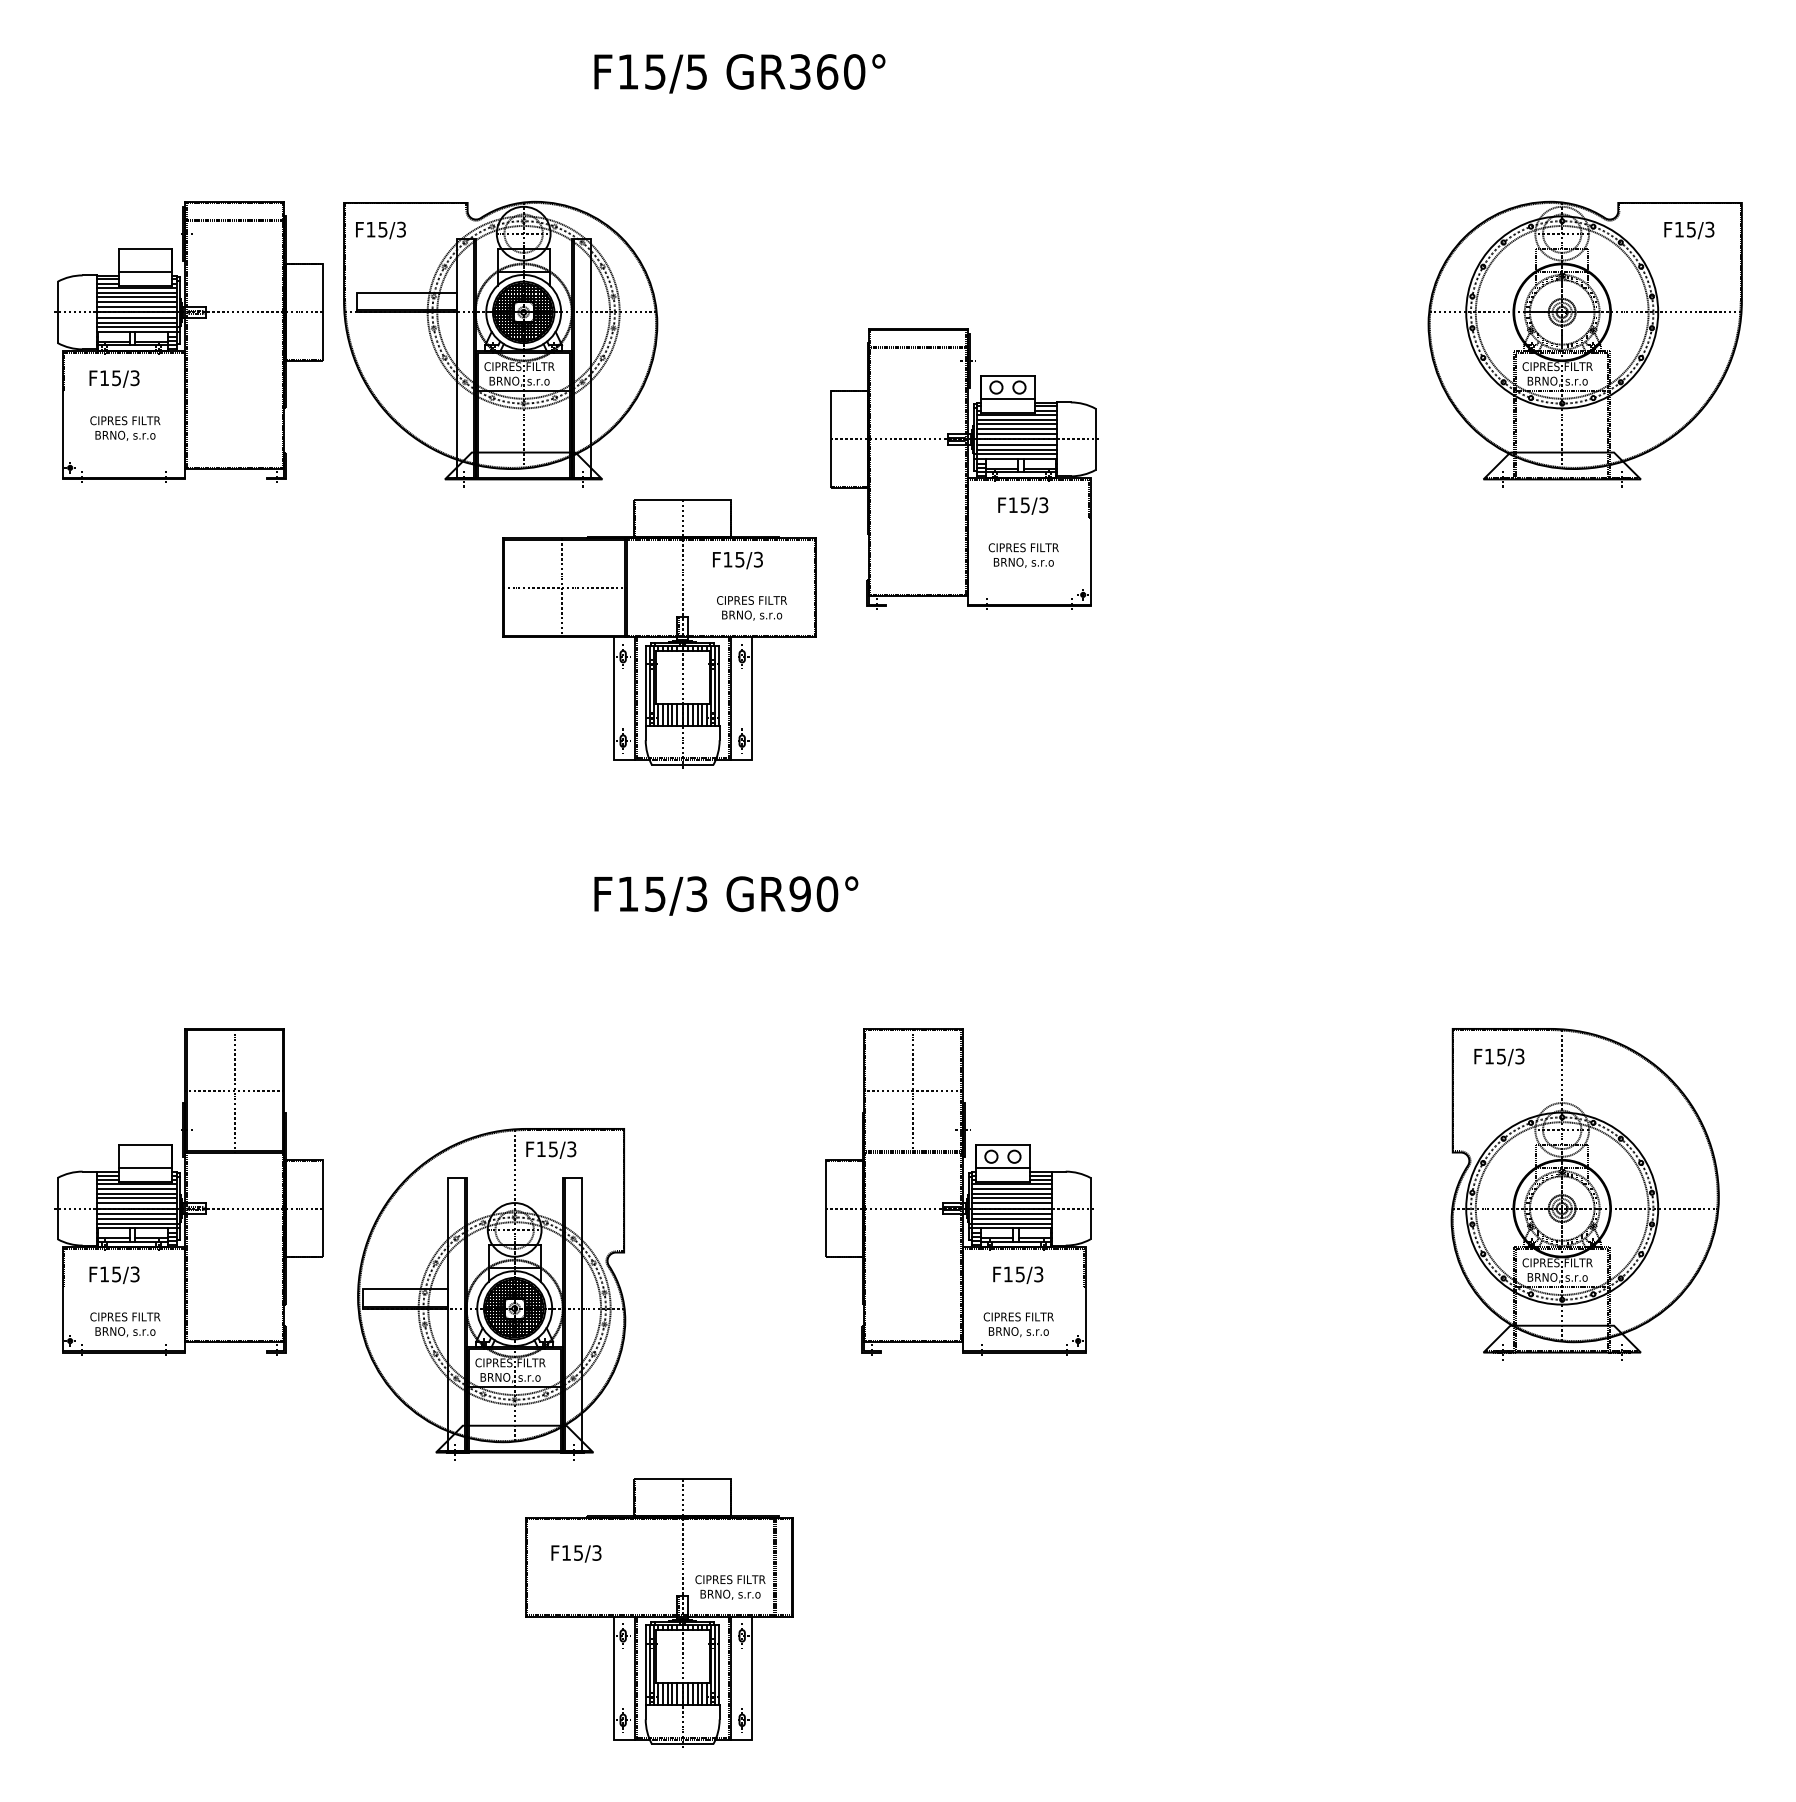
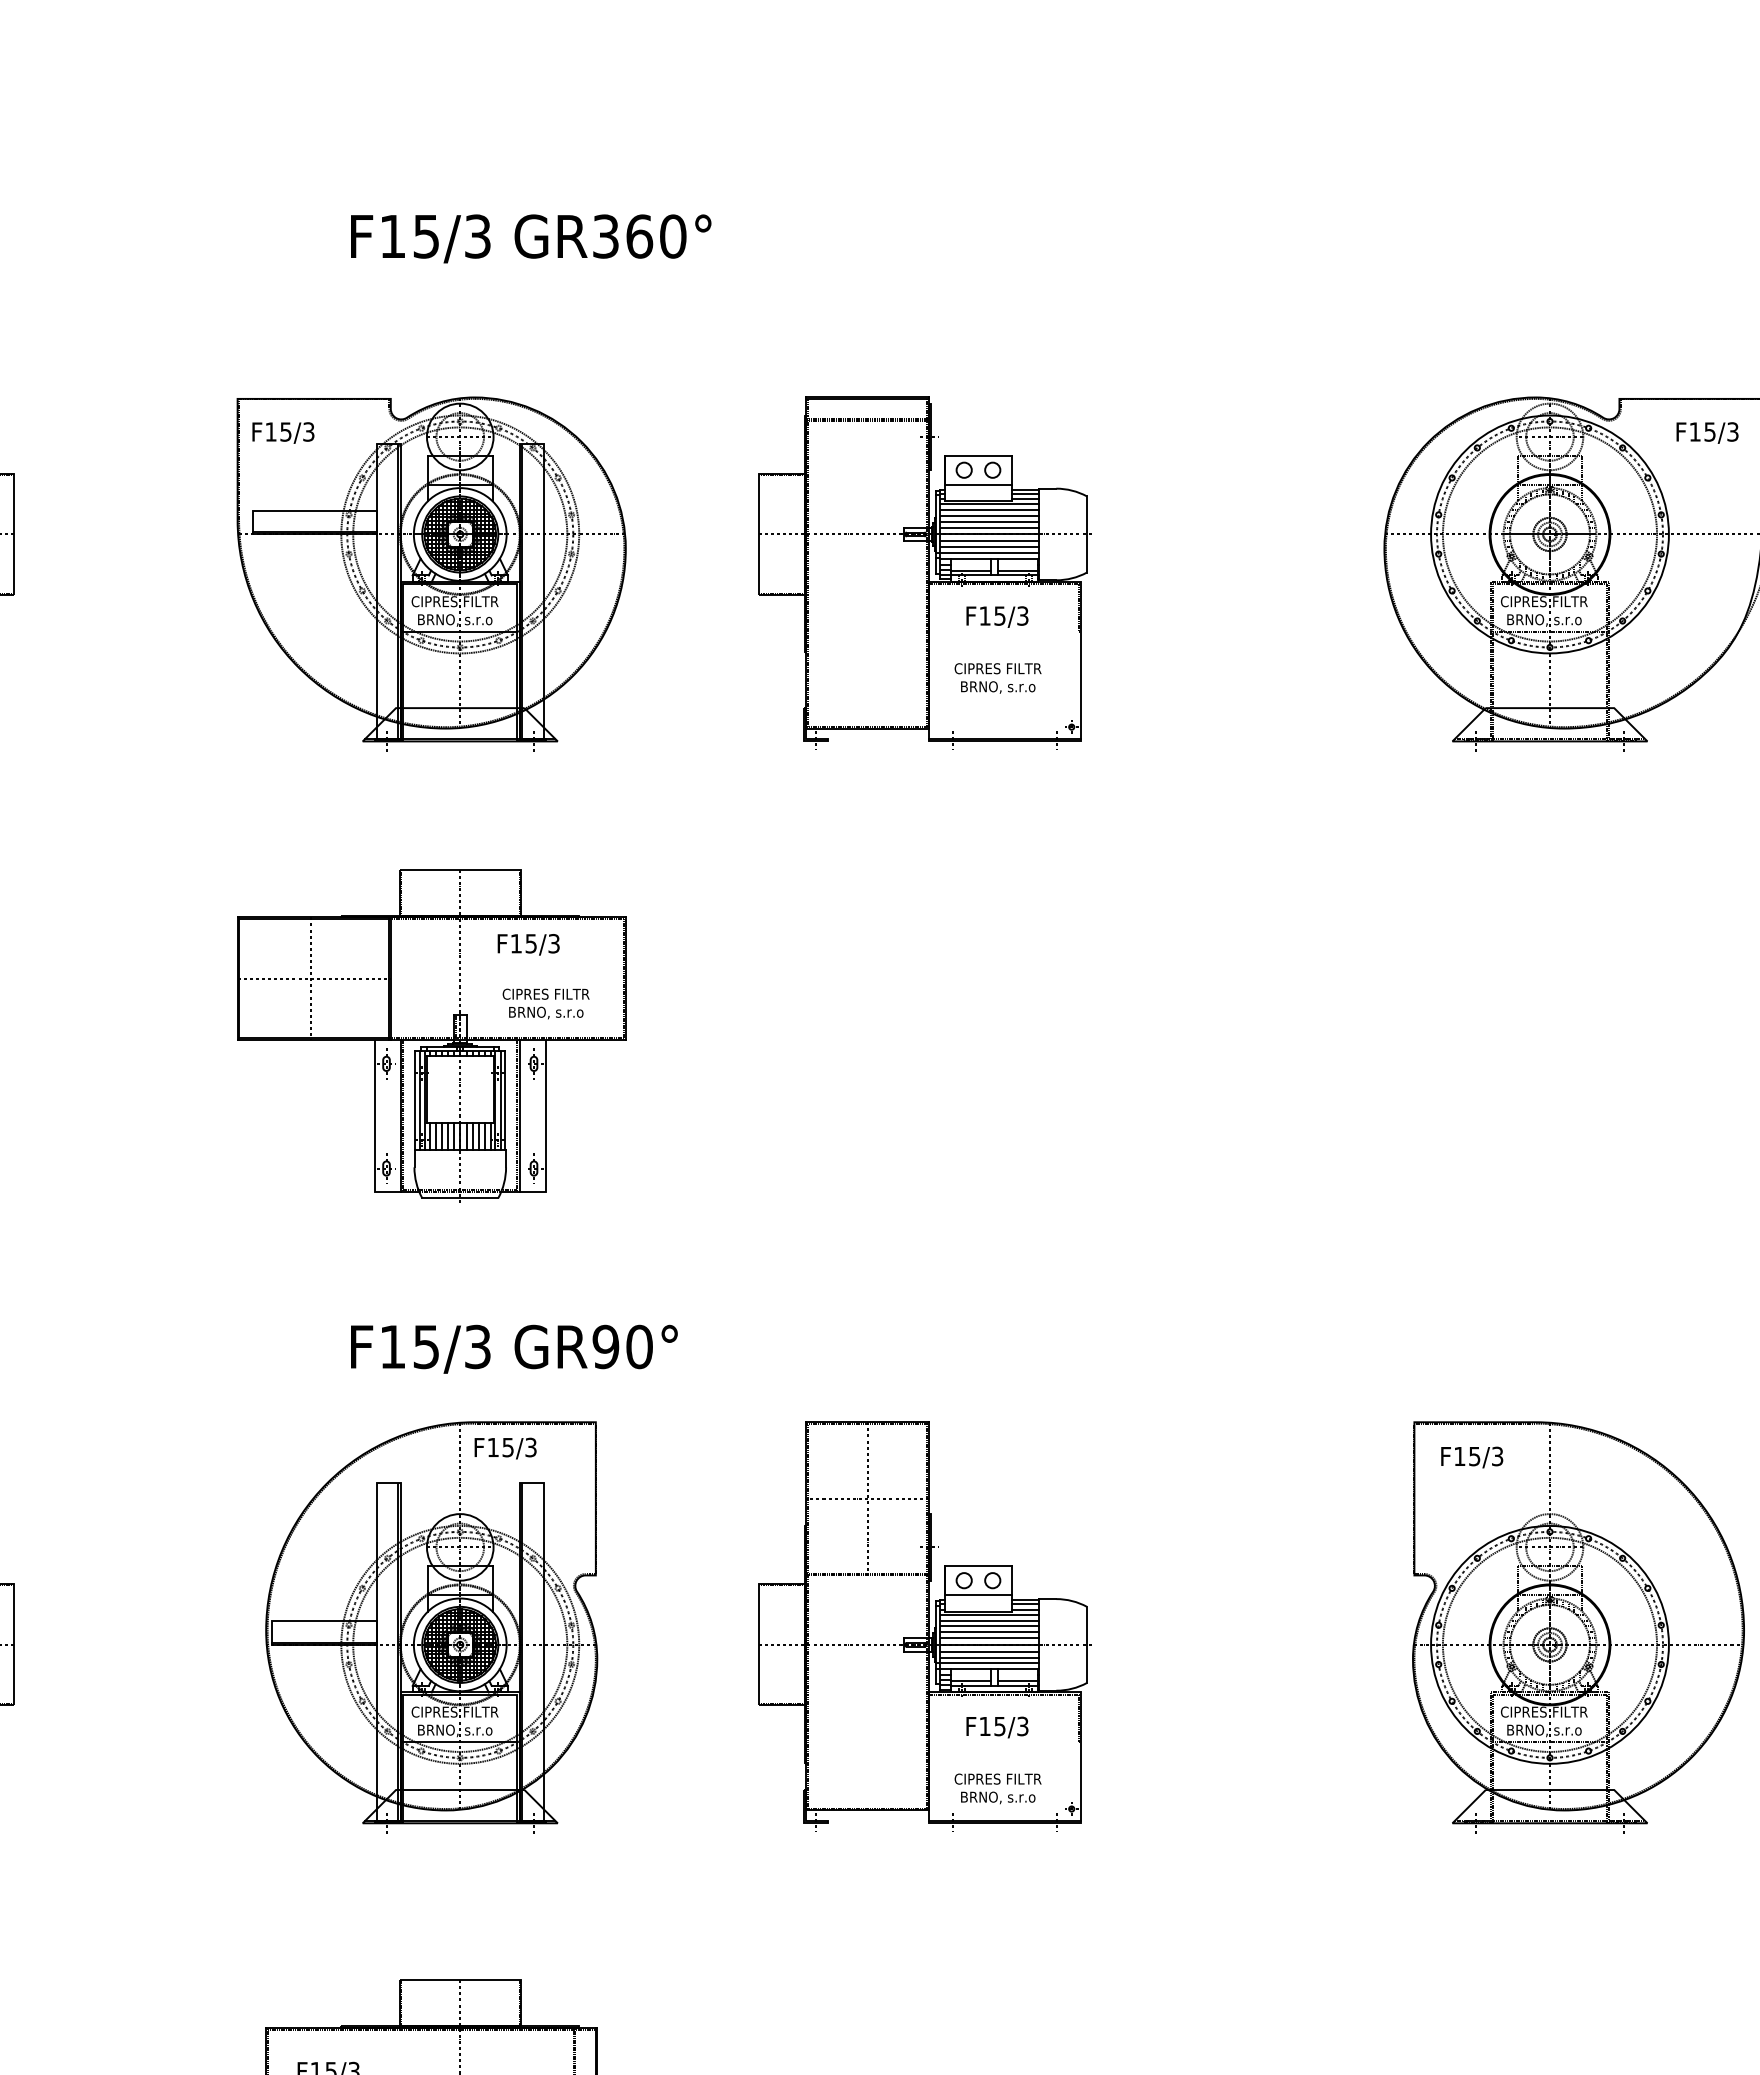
text: (697, 71) -> (478, 236), F15/5 -> F15/3
part: (500, 343) -> (431, 573), moved
part: (964, 468) -> (924, 570), moved
part: (659, 633) -> (431, 1035), moved
text: (726, 895) -> (514, 1348), moved
part: (959, 1191) -> (924, 1623), moved
part: (491, 1294) -> (431, 1627), moved

